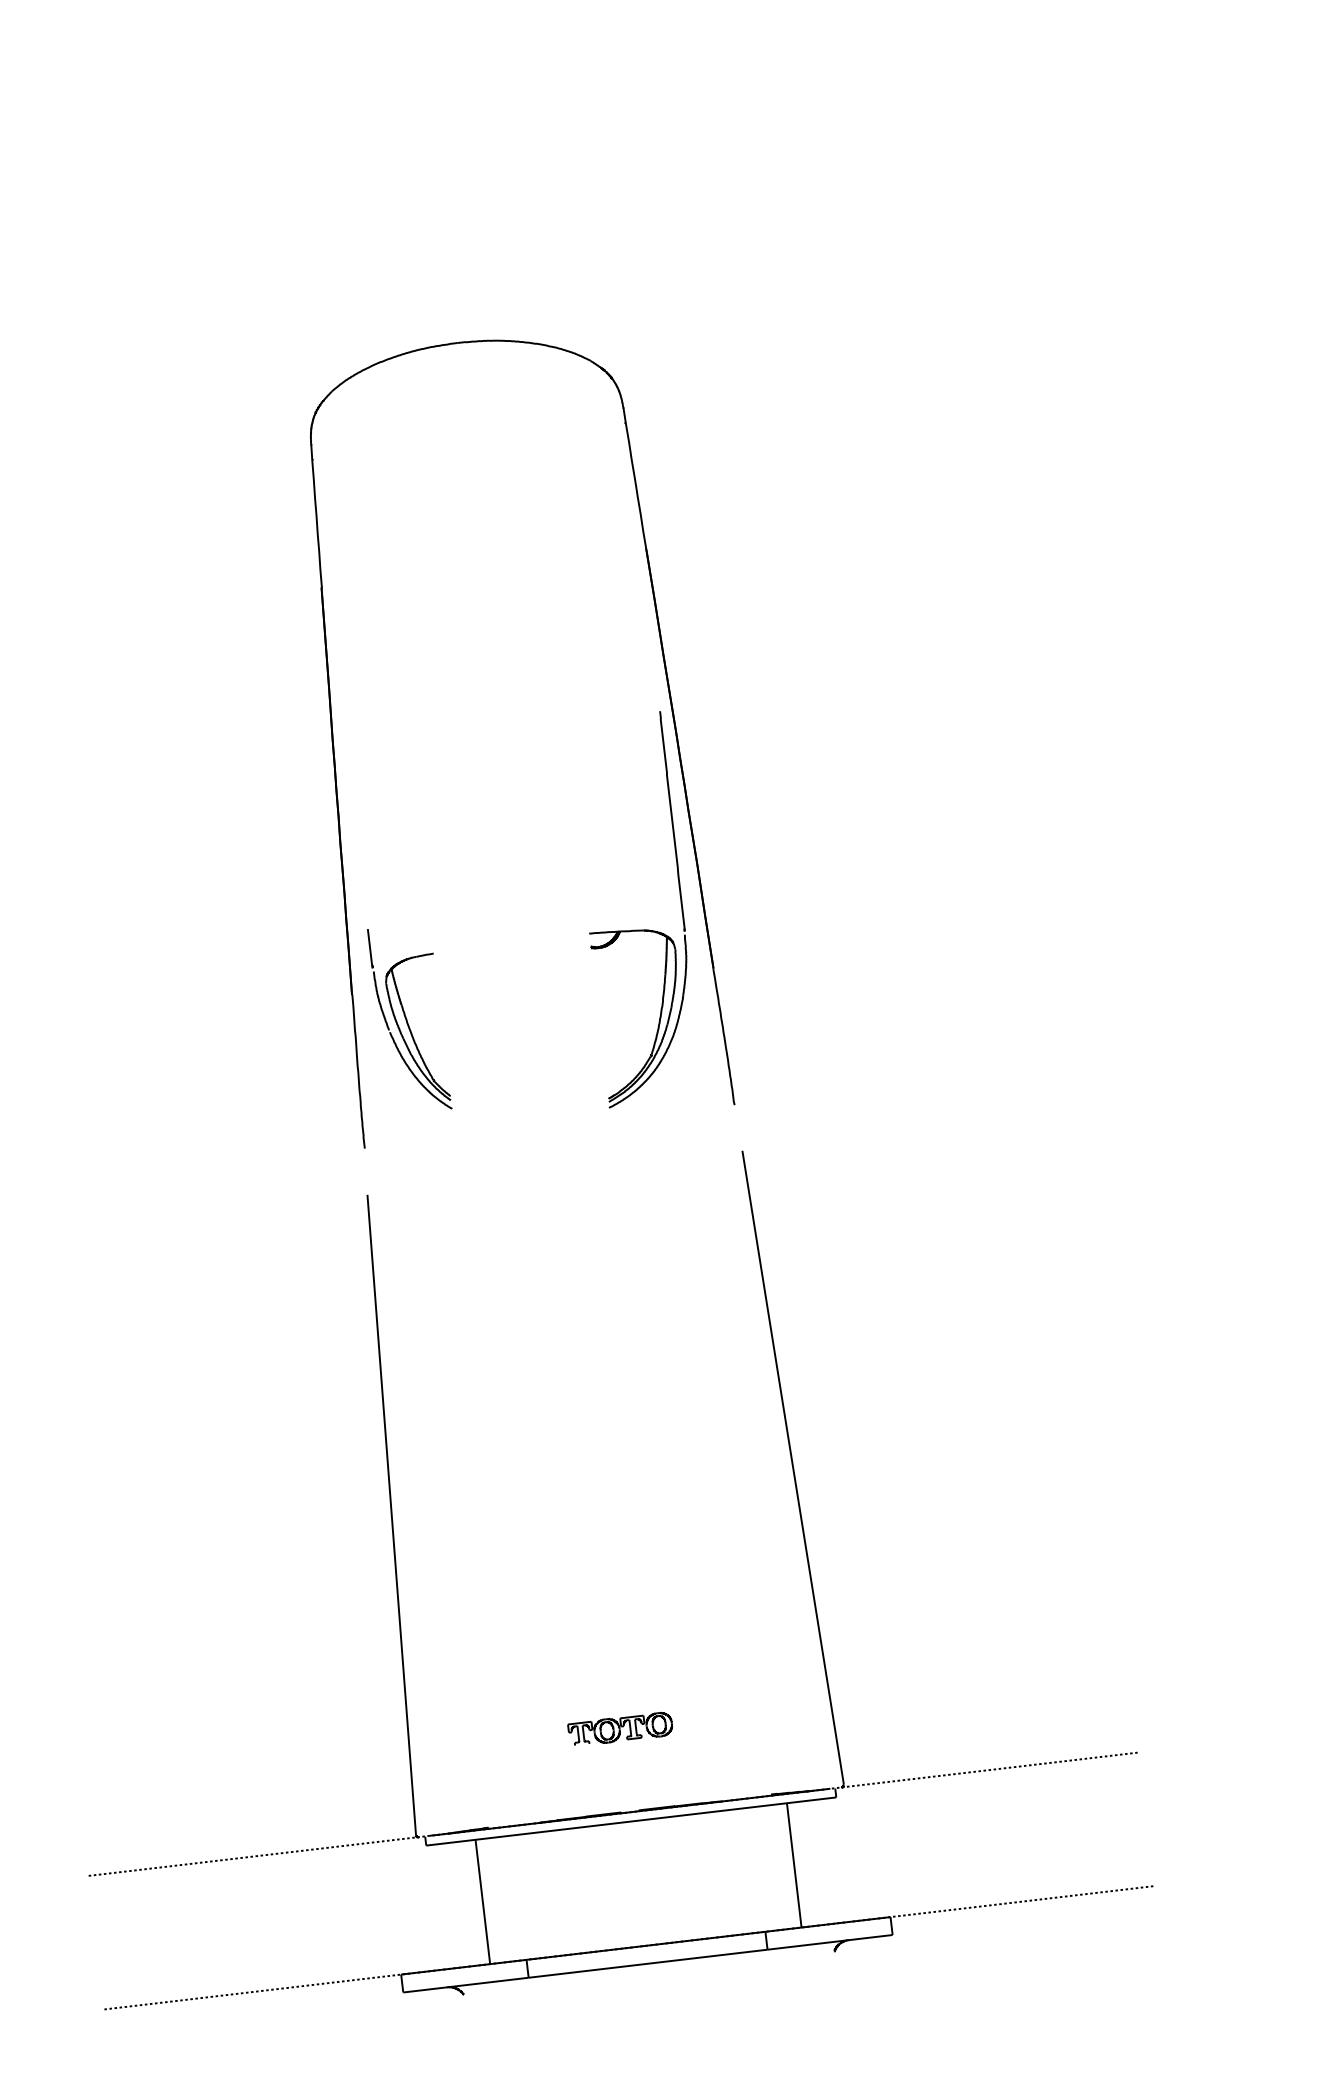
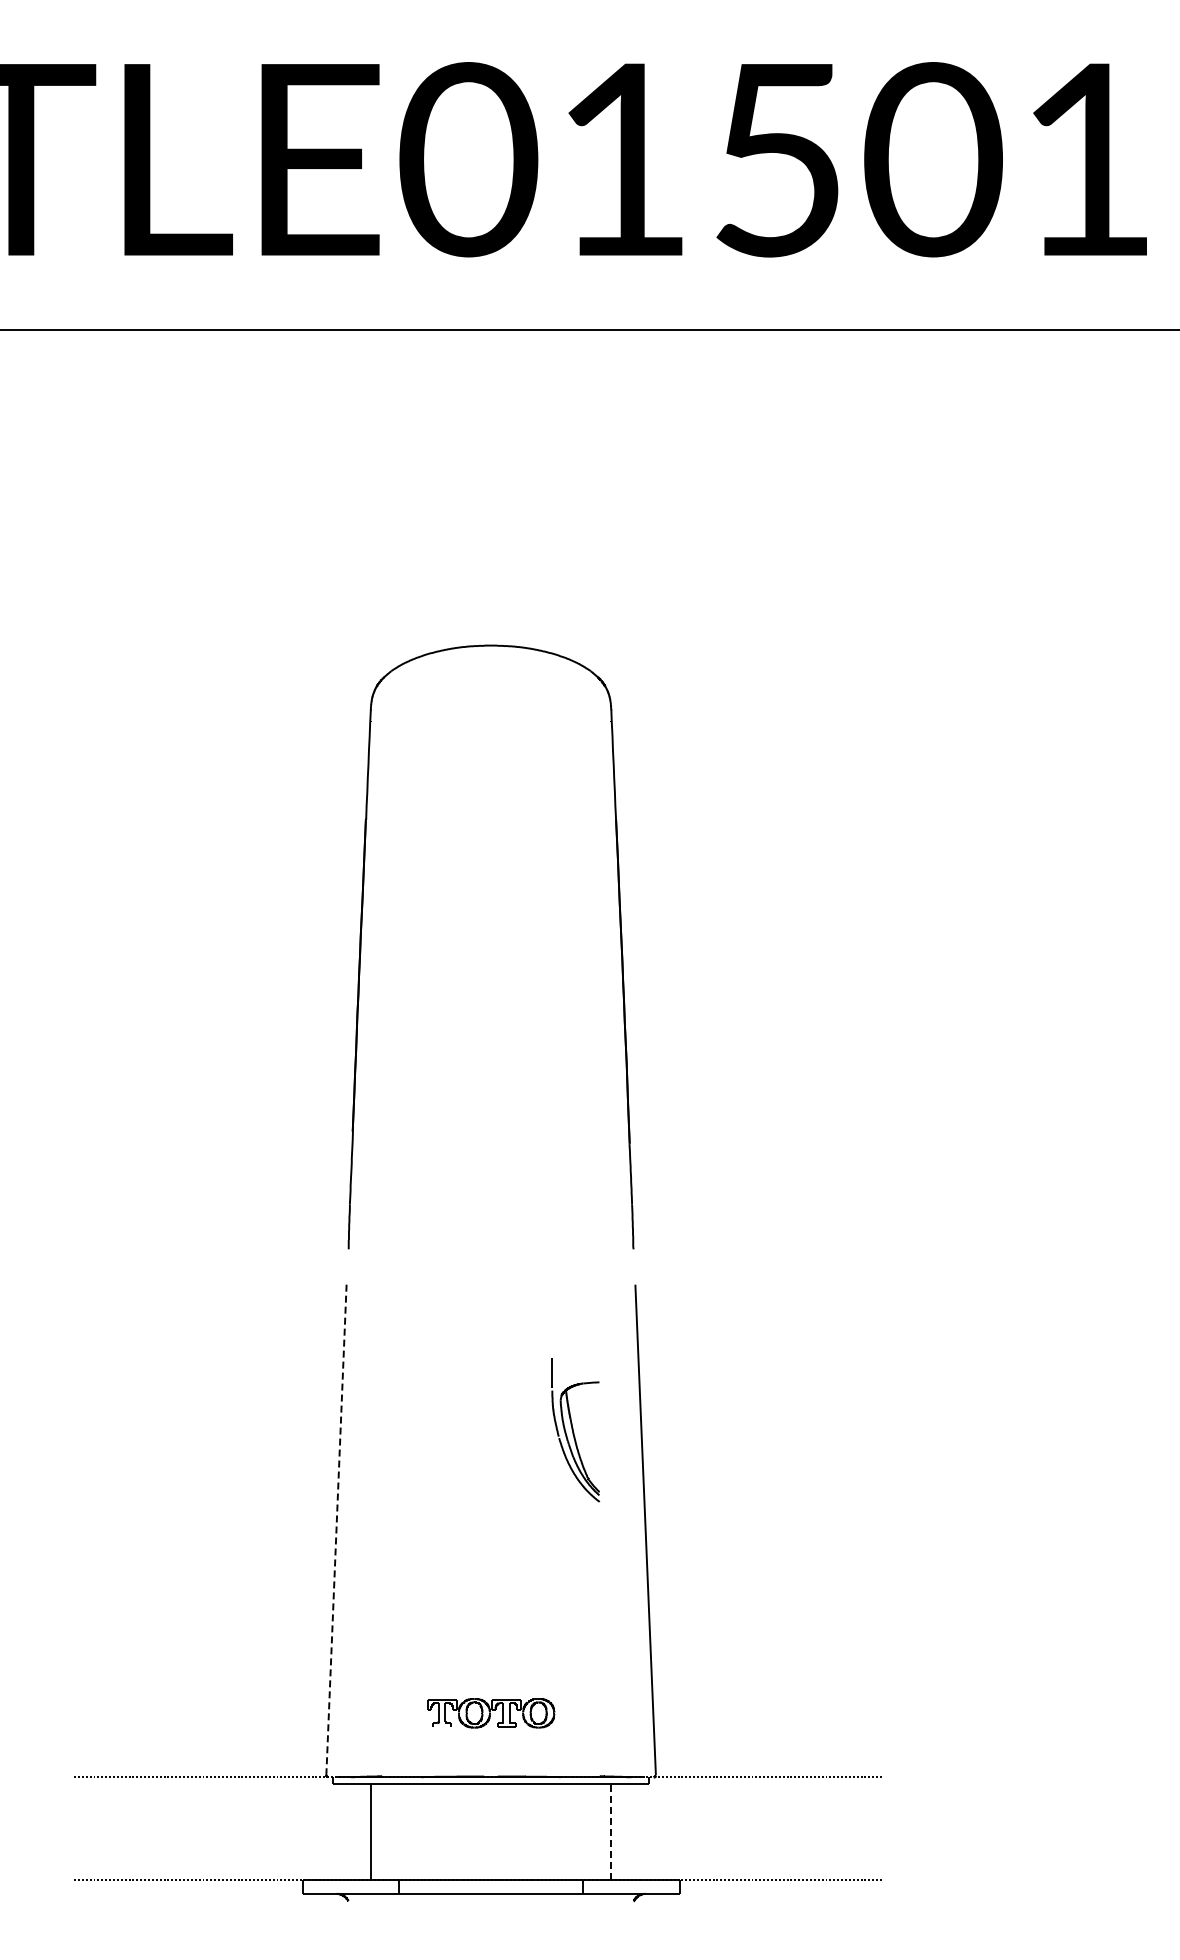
part: (632, 929) -> (571, 1106), removed
part: (409, 1019) -> (575, 1430), moved
line: (391, 1515) -> (336, 1530), solid -> dashed
part: (621, 1729) -> (491, 1713), size x1.6
line: (793, 1865) -> (610, 1832), solid -> dashed

